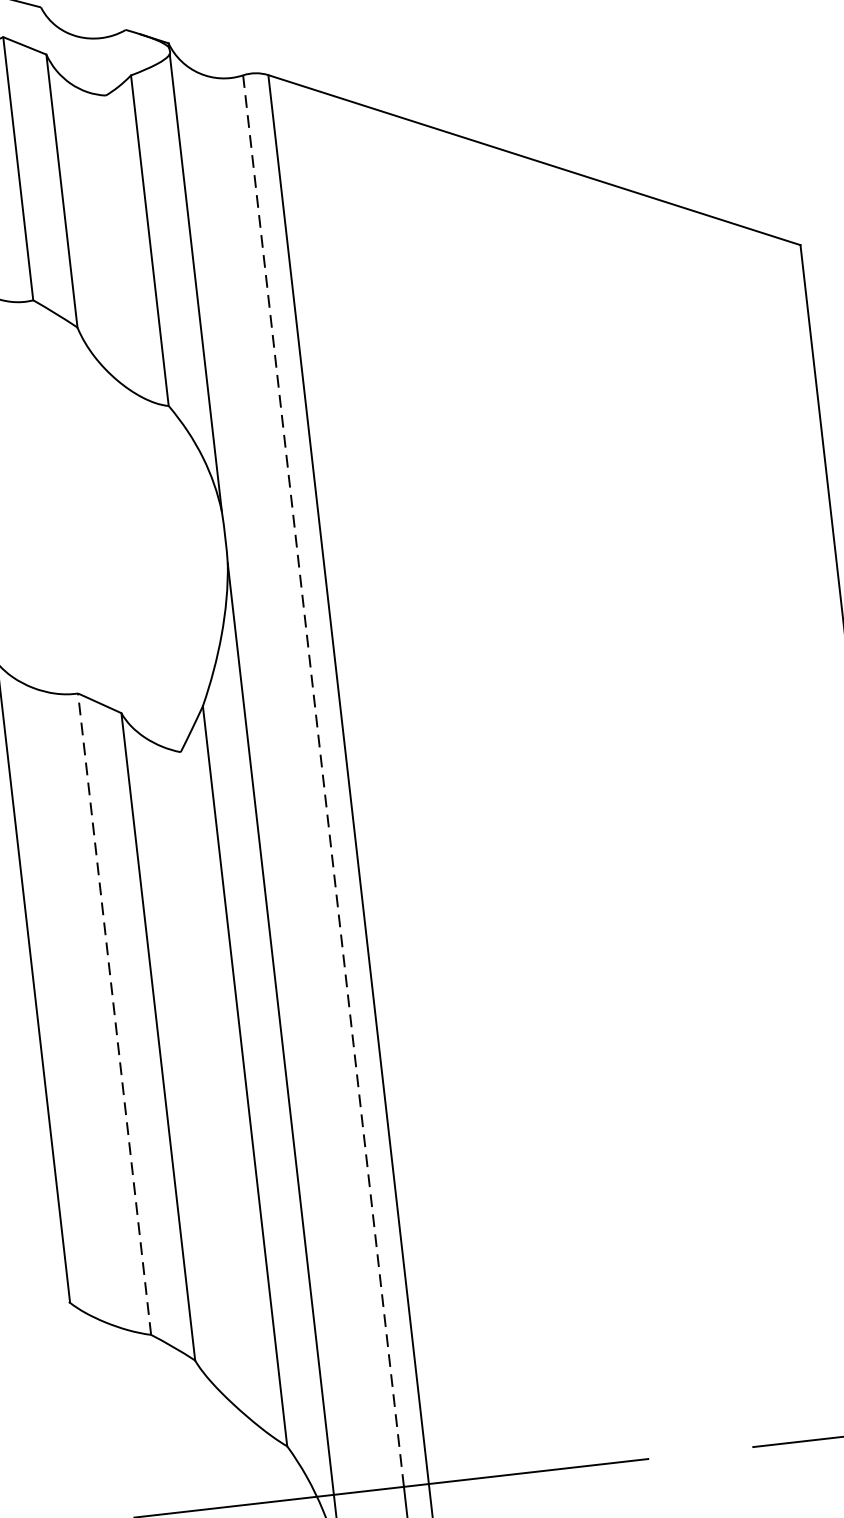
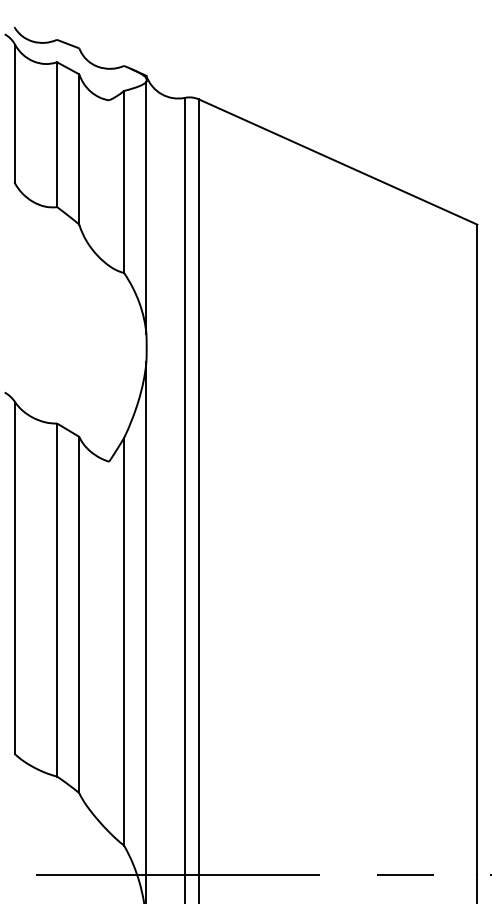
line: (322, 779) -> (184, 485), dashed -> solid
line: (115, 1014) -> (57, 600), dashed -> solid

